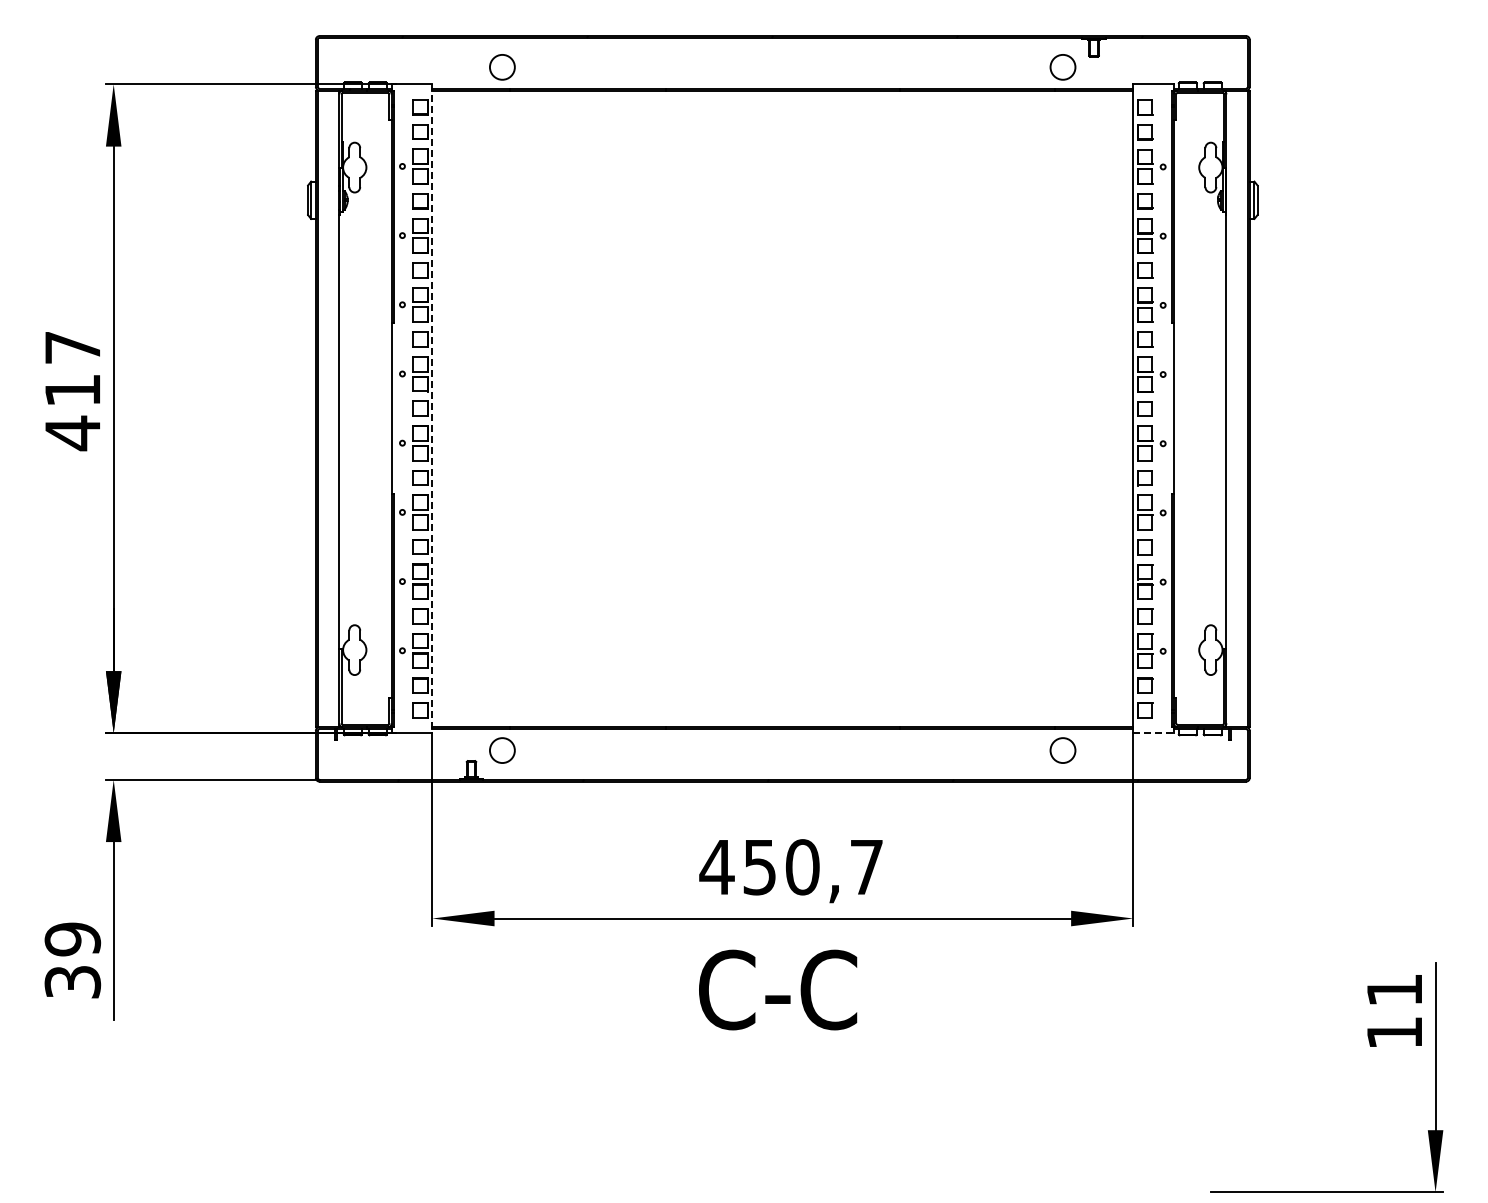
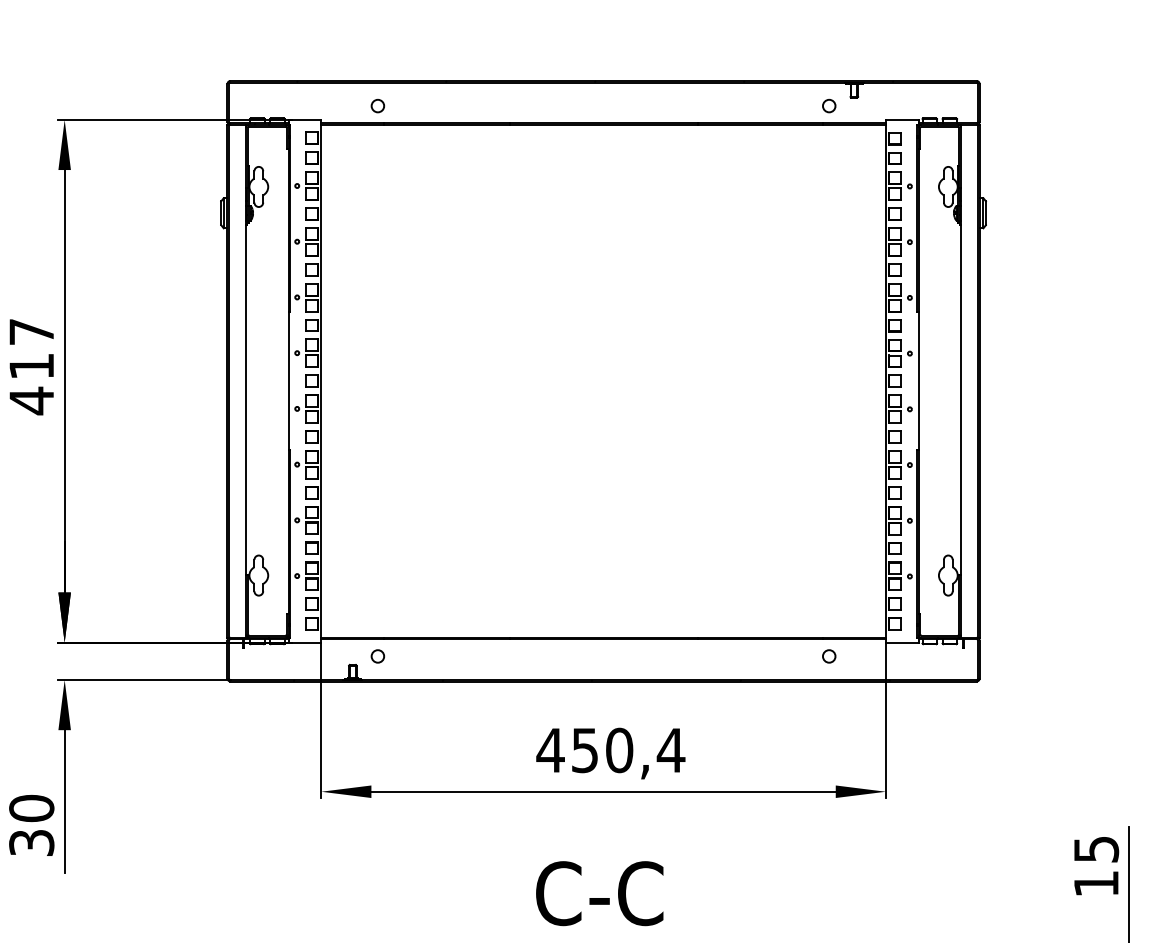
circle: (502, 66) -> (377, 105), size x0.62
circle: (1062, 66) -> (828, 105), size x0.62
line: (432, 408) -> (321, 380), dashed -> solid
line: (1154, 733) -> (902, 642), dashed -> solid
circle: (502, 750) -> (377, 656), size x0.62
circle: (1062, 750) -> (828, 656), size x0.62
text: (866, 867) -> (670, 750), 450,7 -> 450,4
text: (72, 939) -> (31, 808), 39 -> 30
text: (778, 989) -> (600, 893), moved
text: (1394, 990) -> (1096, 849), 11 -> 15

